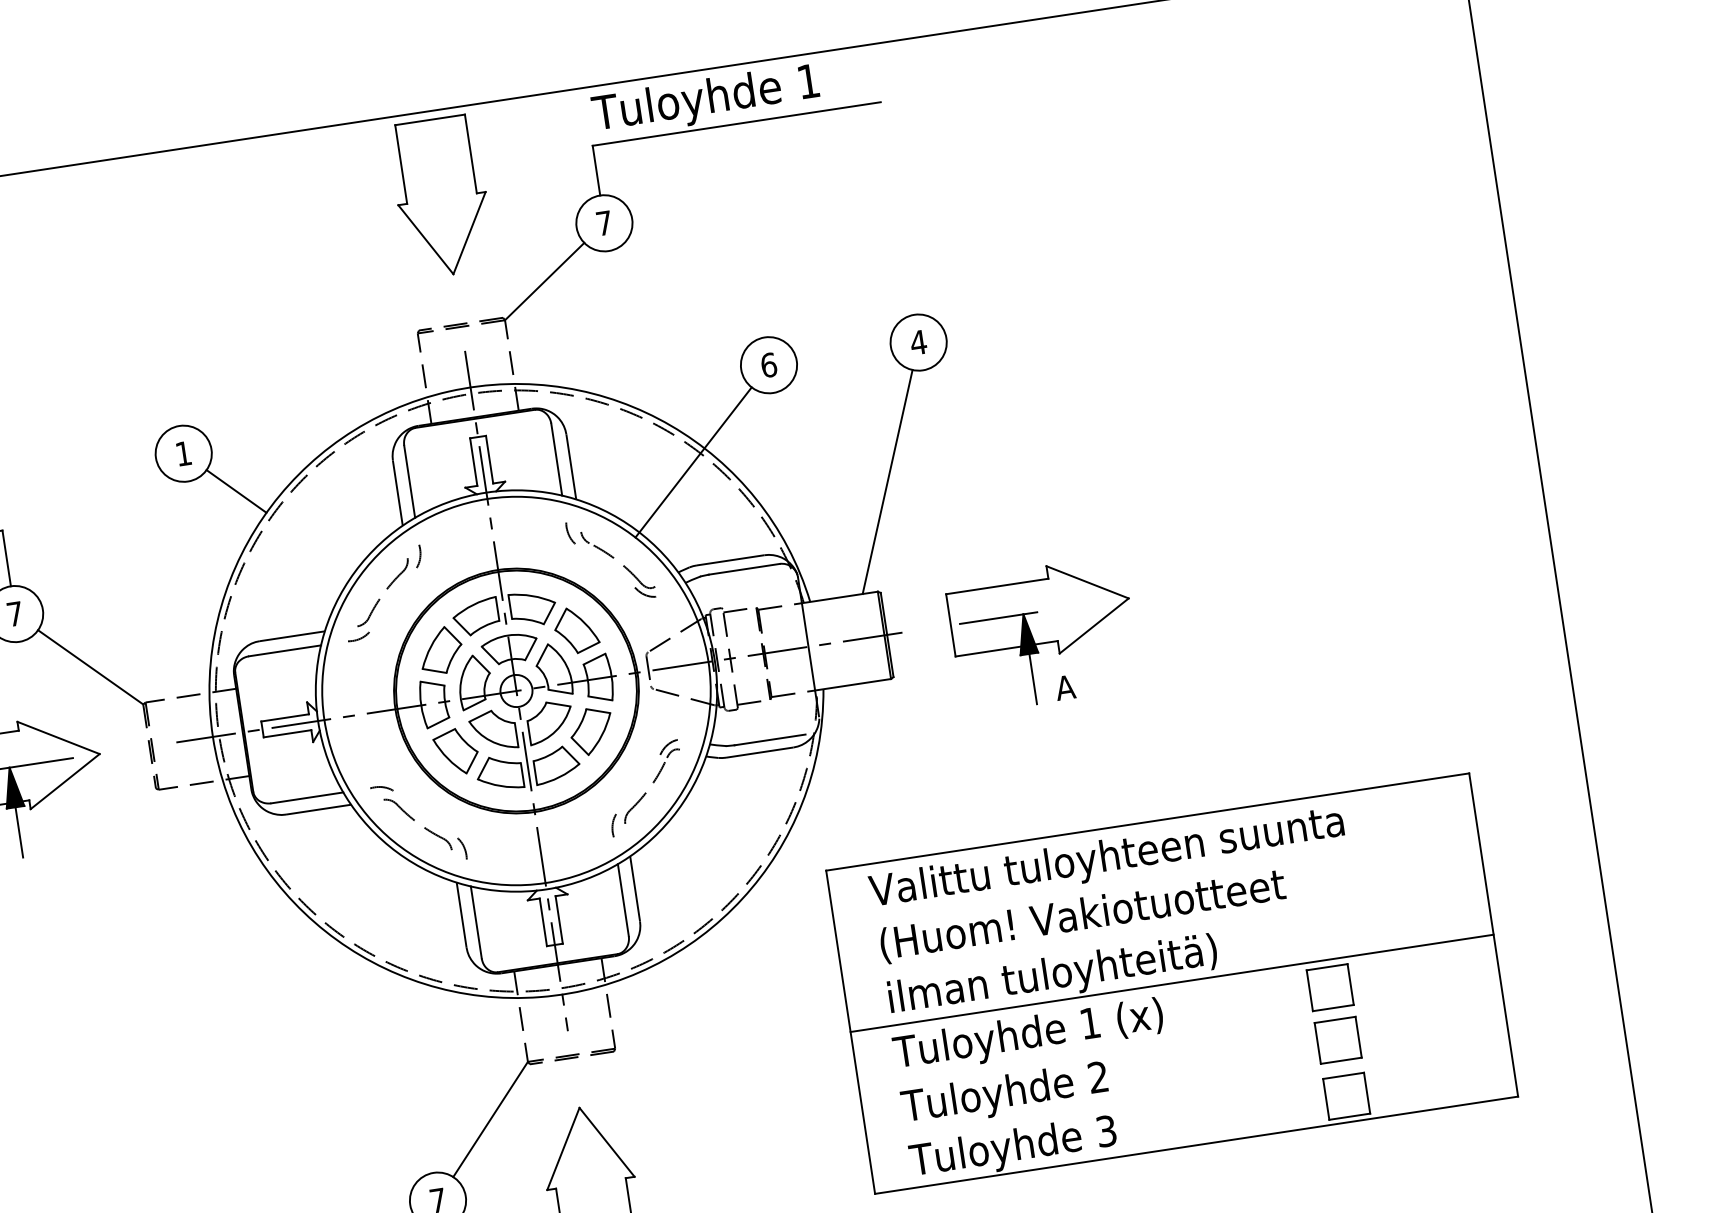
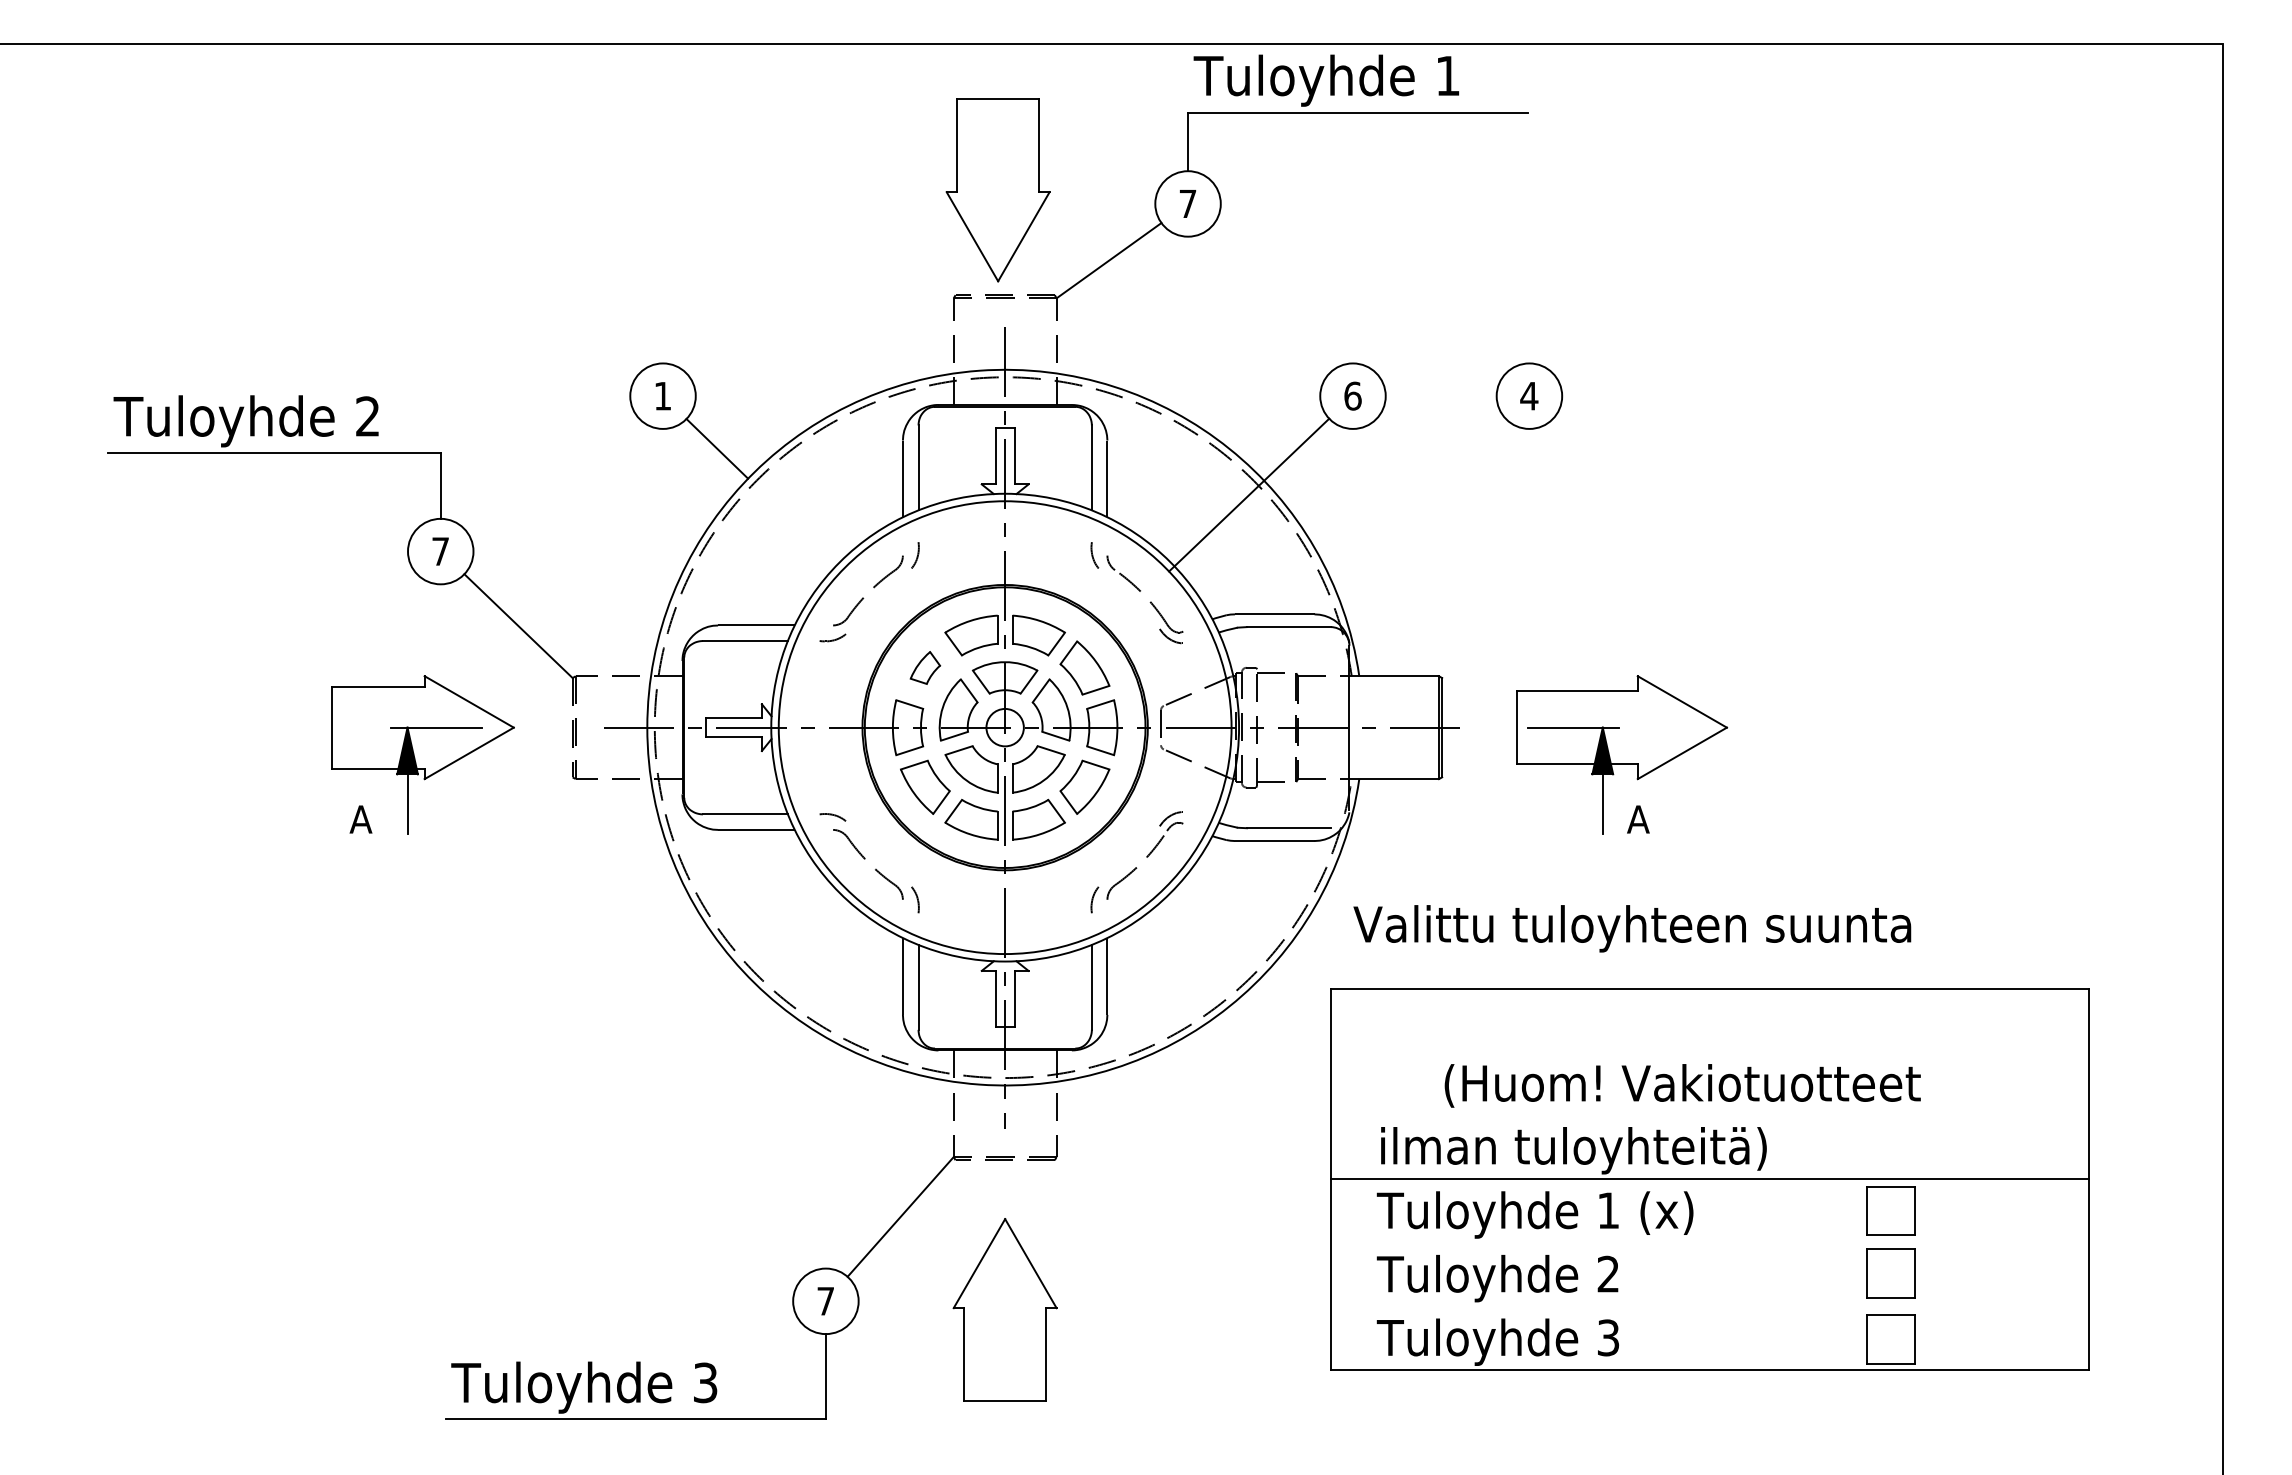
part: (441, 197) -> (997, 190), moved
line: (887, 482) -> (1469, 551), removed
part: (441, 650) -> (925, 667), size x0.6
text: (1107, 859) -> (1632, 928), moved
text: (1082, 915) -> (1682, 1085), moved

